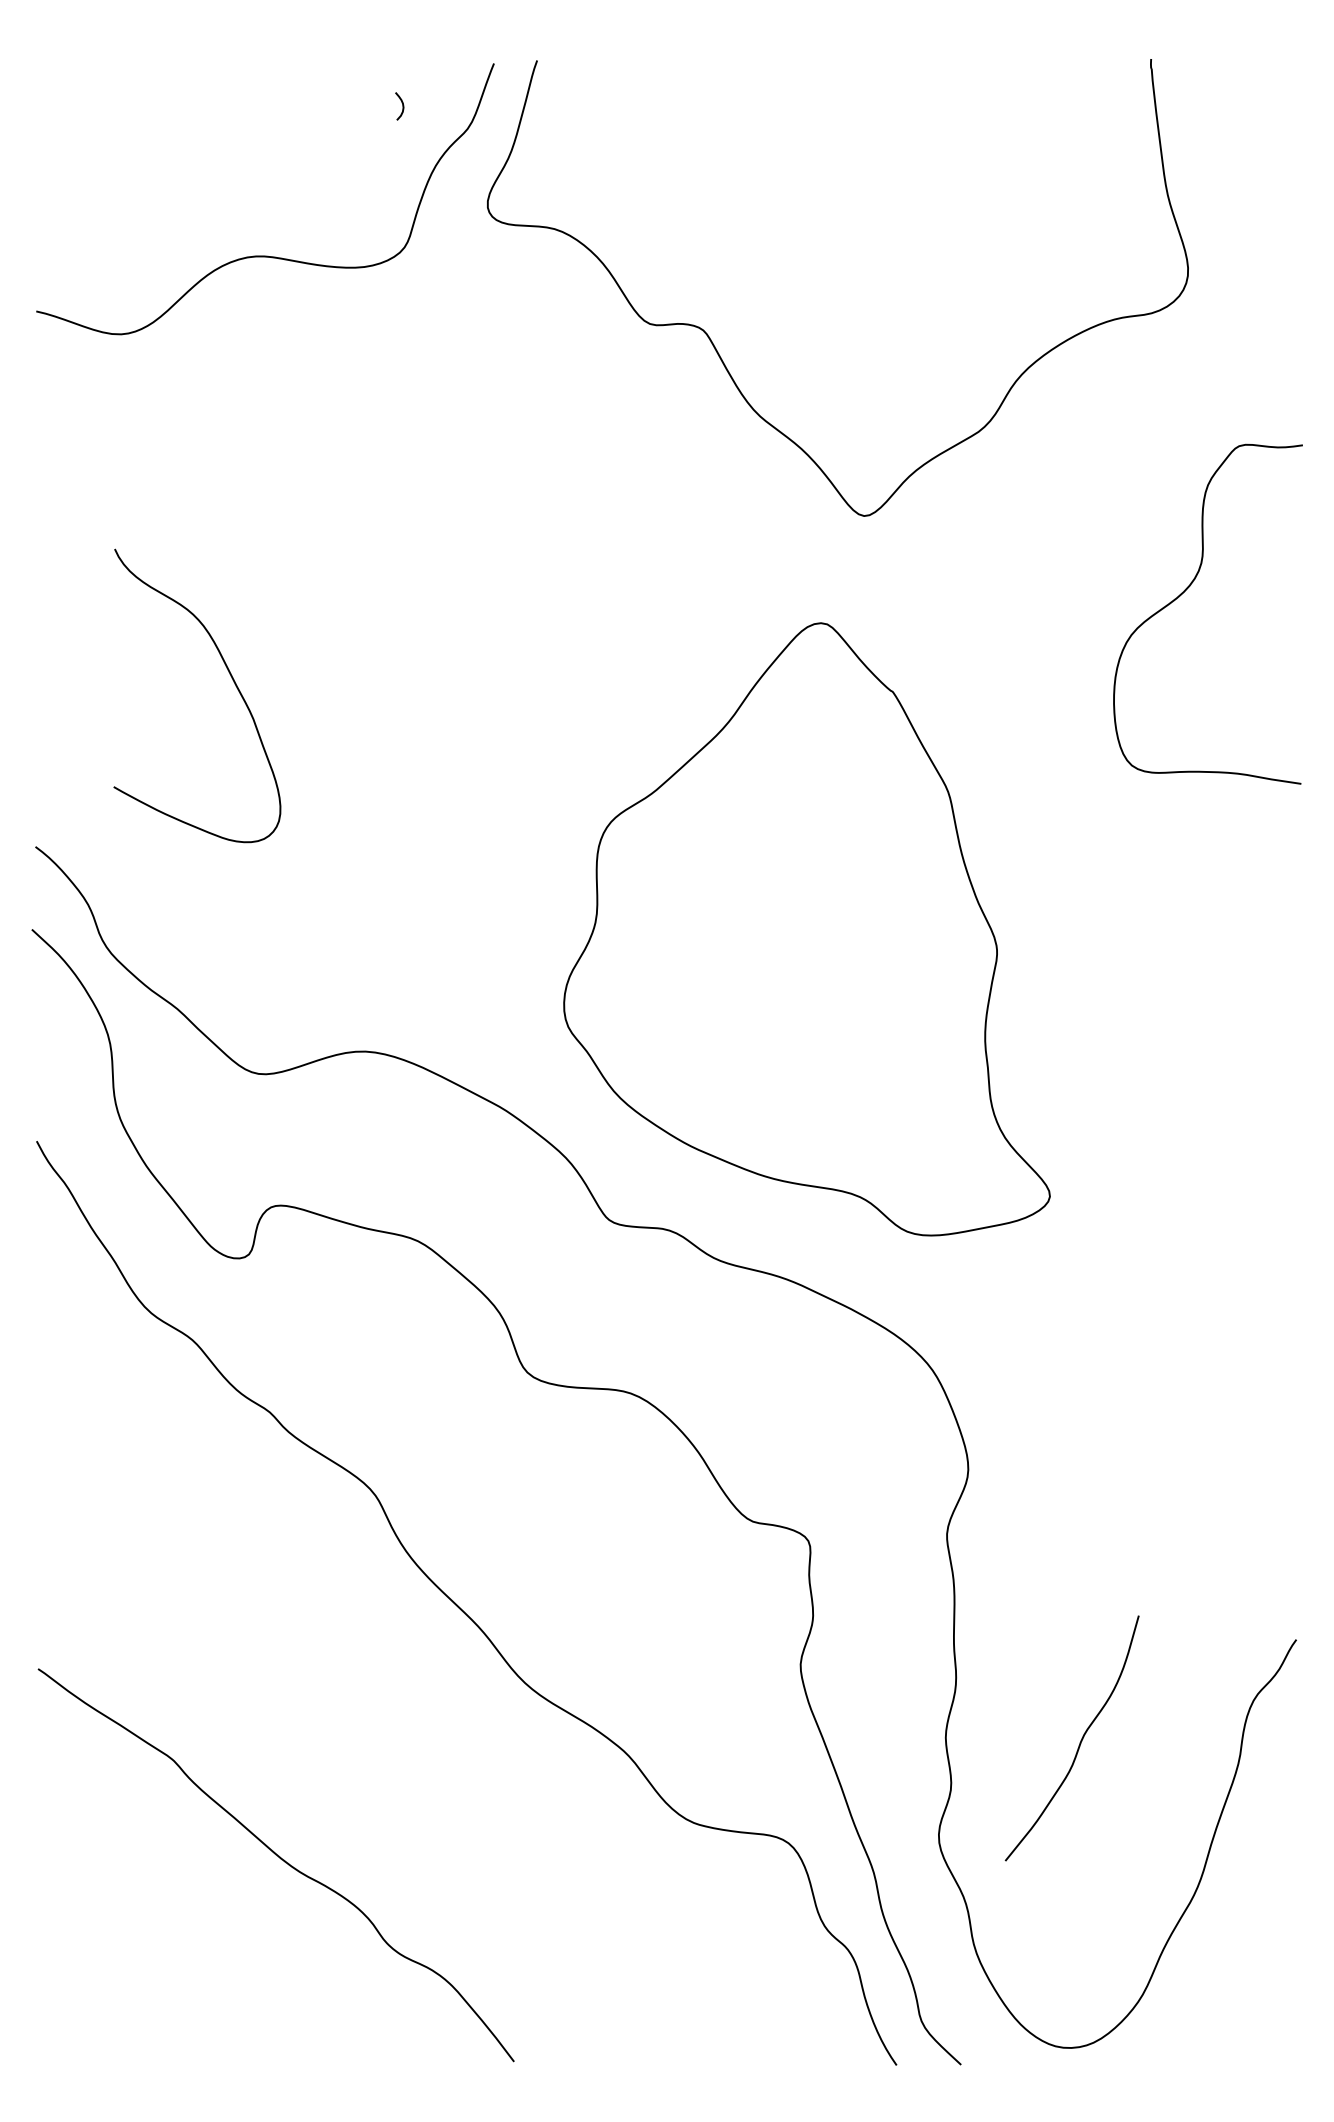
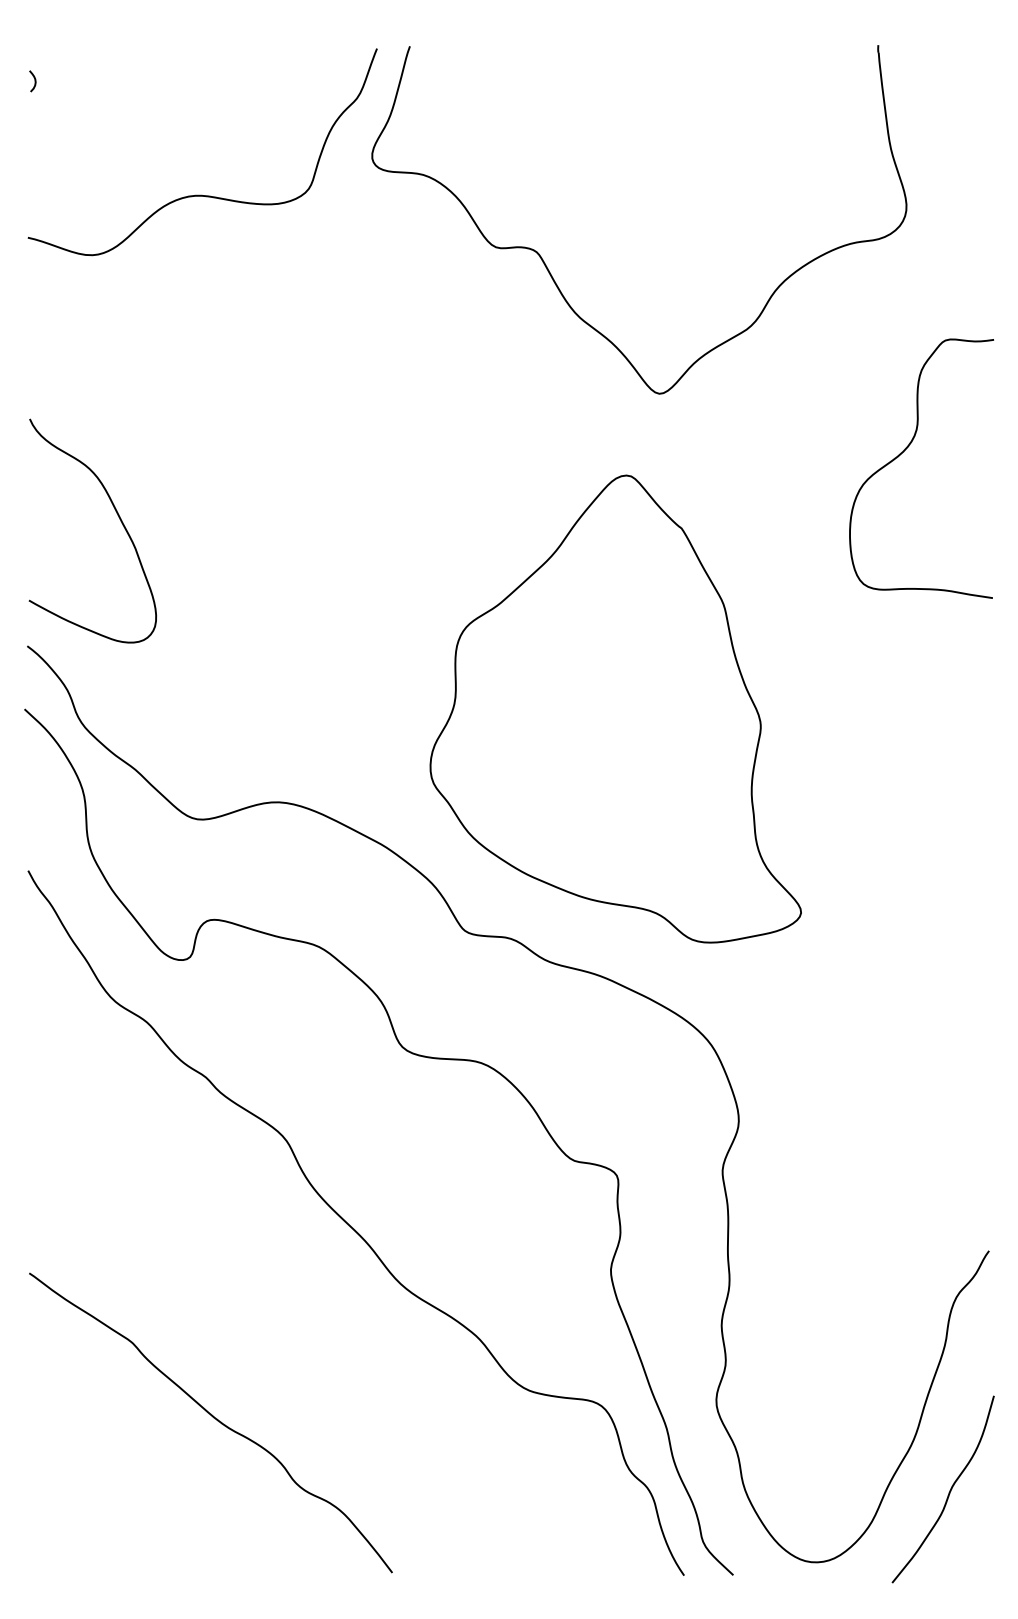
curve: (402, 106) -> (34, 81), moved
curve: (231, 678) -> (118, 517), moved
curve: (1079, 1742) -> (948, 1492), moved

